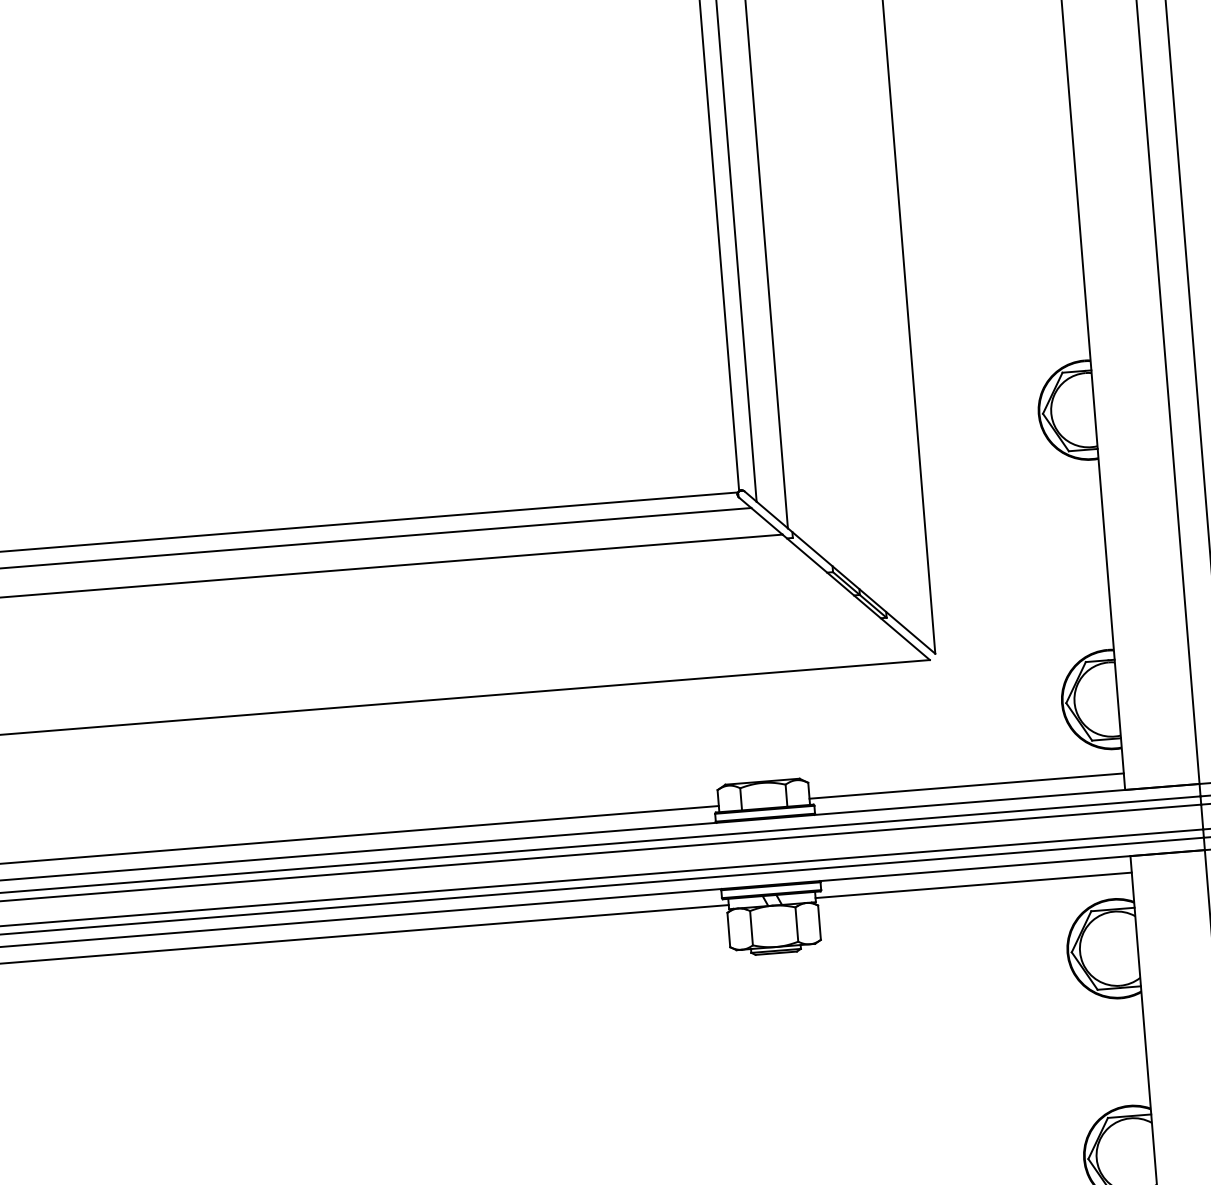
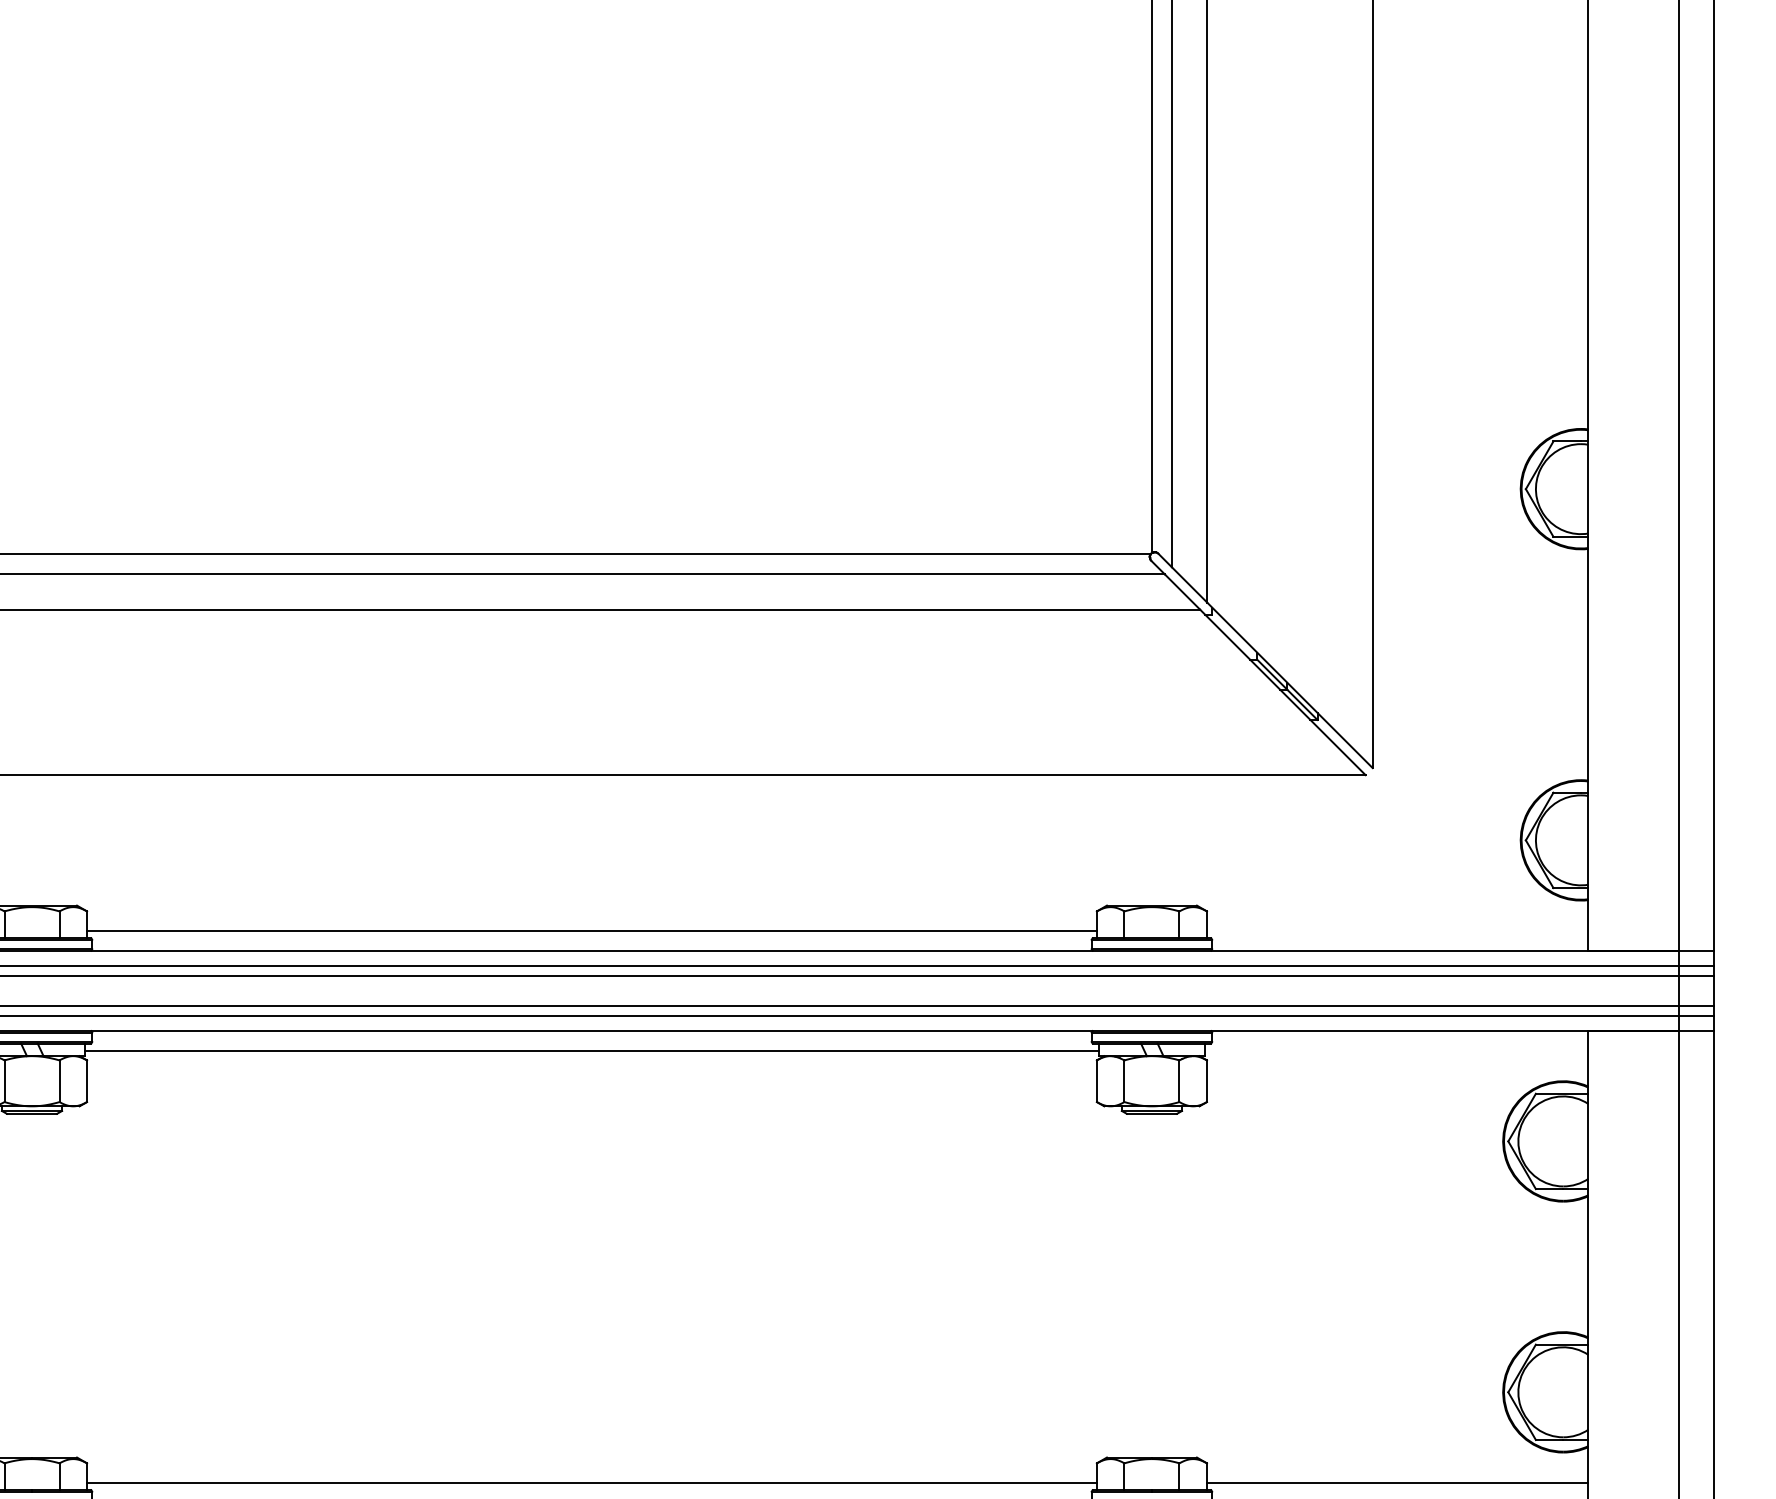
line: (966, 785) -> (1397, 930), removed
line: (973, 885) -> (1396, 1051), removed

